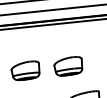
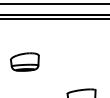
part: (68, 65) -> (67, 61), removed

